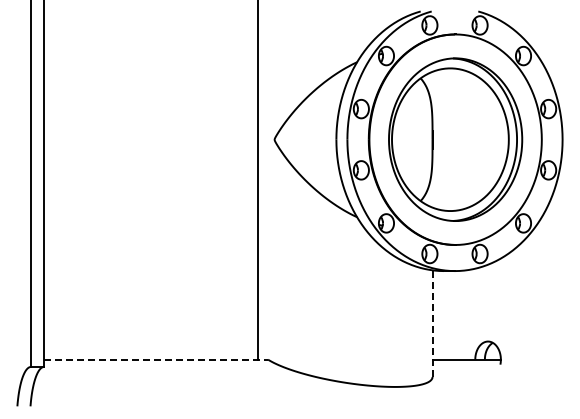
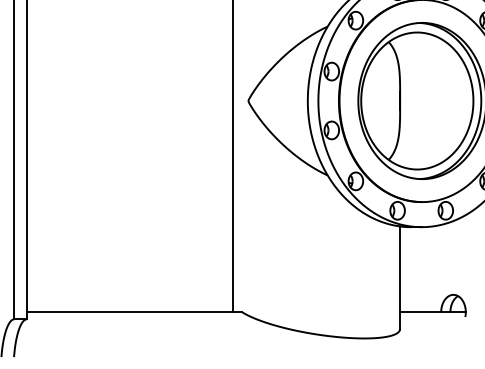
line: (432, 323) -> (400, 277), dashed -> solid
line: (156, 359) -> (135, 312), dashed -> solid

